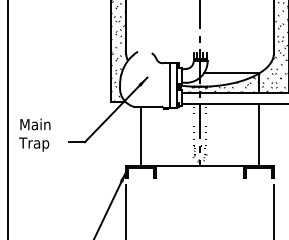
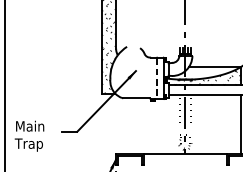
line: (169, 85) -> (156, 78), solid -> dashed
text: (34, 134) -> (29, 135), moved
line: (140, 136) -> (129, 126), removed

